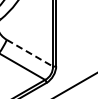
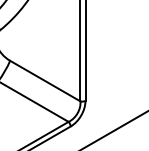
line: (29, 53) -> (44, 81), dashed -> solid

